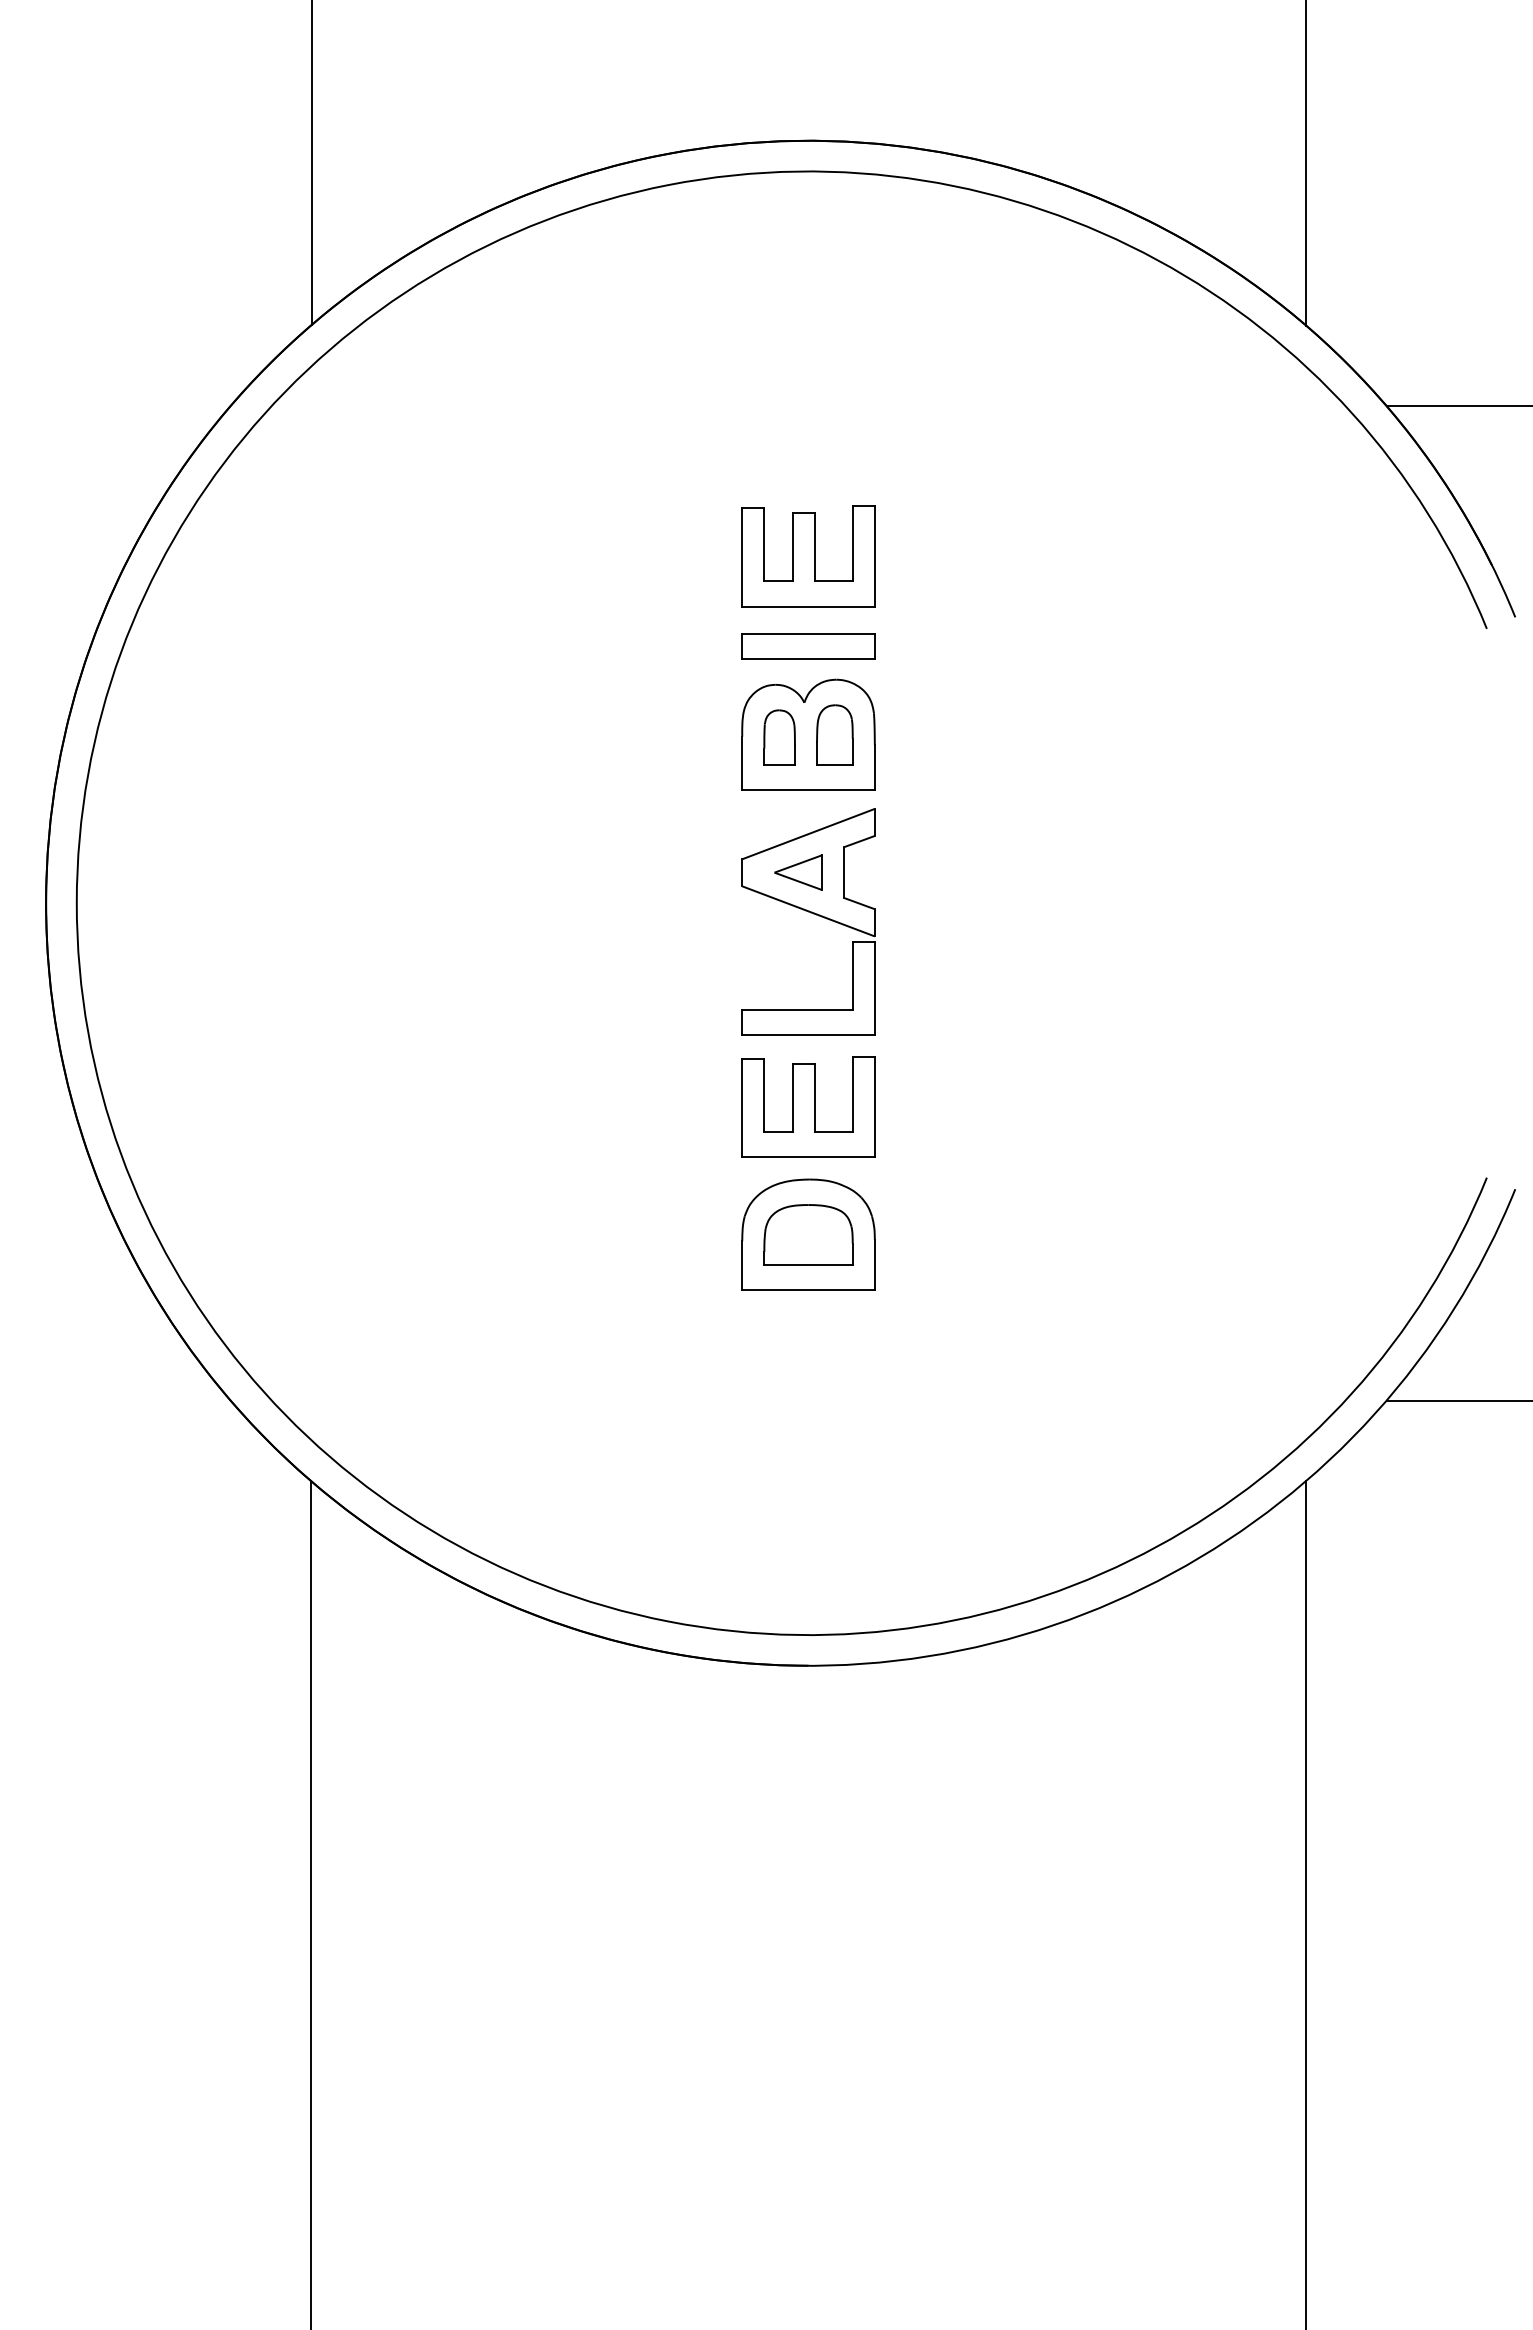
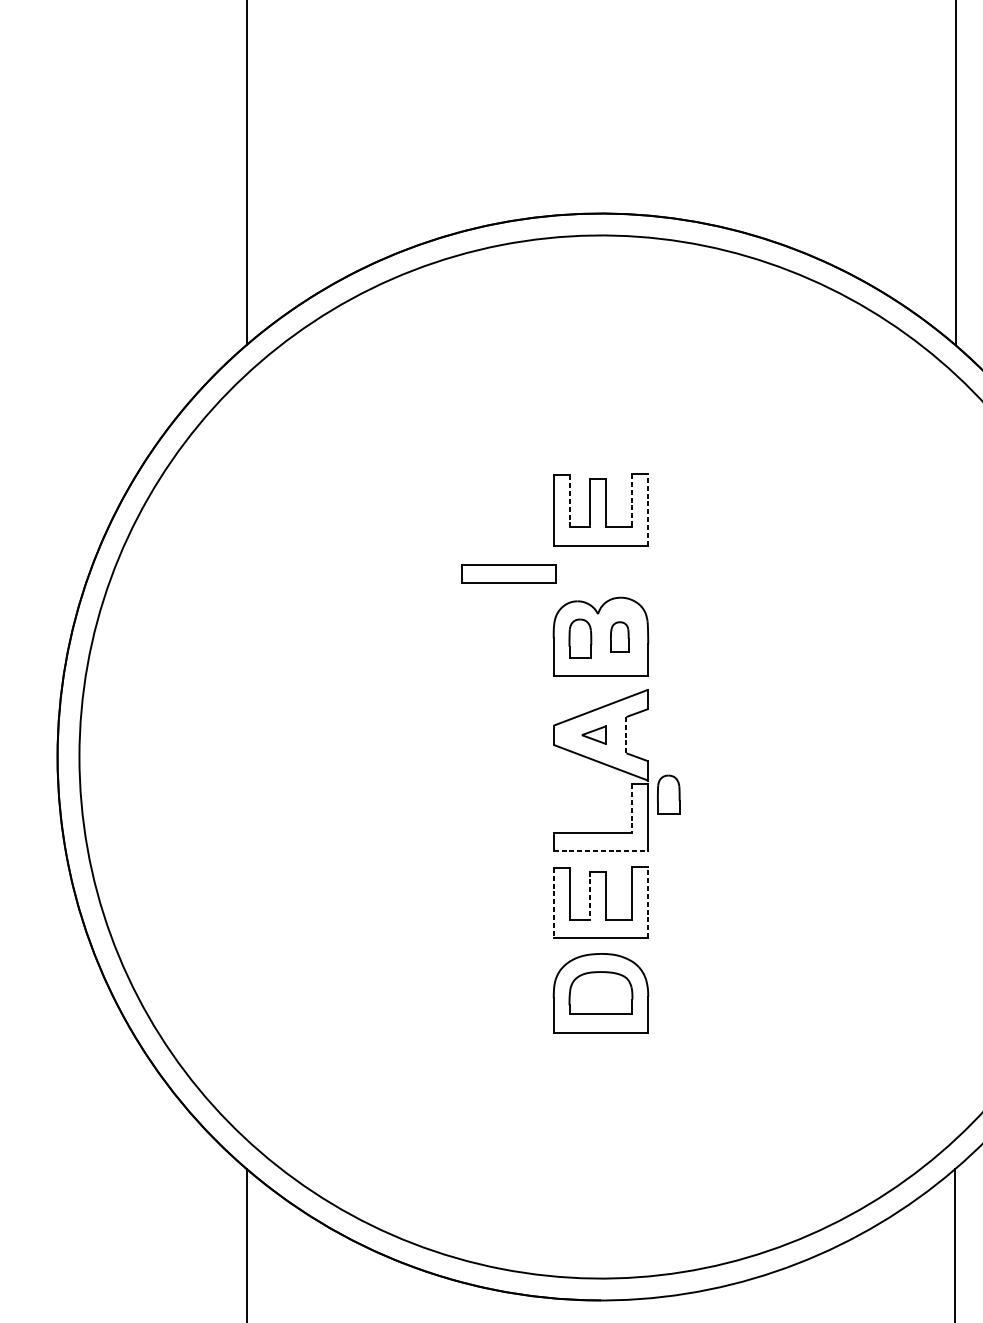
line: (764, 544) -> (569, 501), solid -> dashed
line: (852, 544) -> (632, 501), solid -> dashed
line: (874, 555) -> (647, 509), solid -> dashed
part: (808, 646) -> (509, 574), moved
part: (834, 734) -> (619, 636), size x0.7
part: (798, 872) -> (593, 735), size x0.7
line: (844, 872) -> (626, 735), solid -> dashed
part: (903, 956) -> (668, 794), added
line: (852, 976) -> (632, 809), solid -> dashed
line: (809, 1035) -> (601, 851), solid -> dashed
line: (793, 1097) -> (590, 895), solid -> dashed
line: (874, 1106) -> (647, 901), solid -> dashed
line: (742, 1108) -> (553, 903), solid -> dashed

